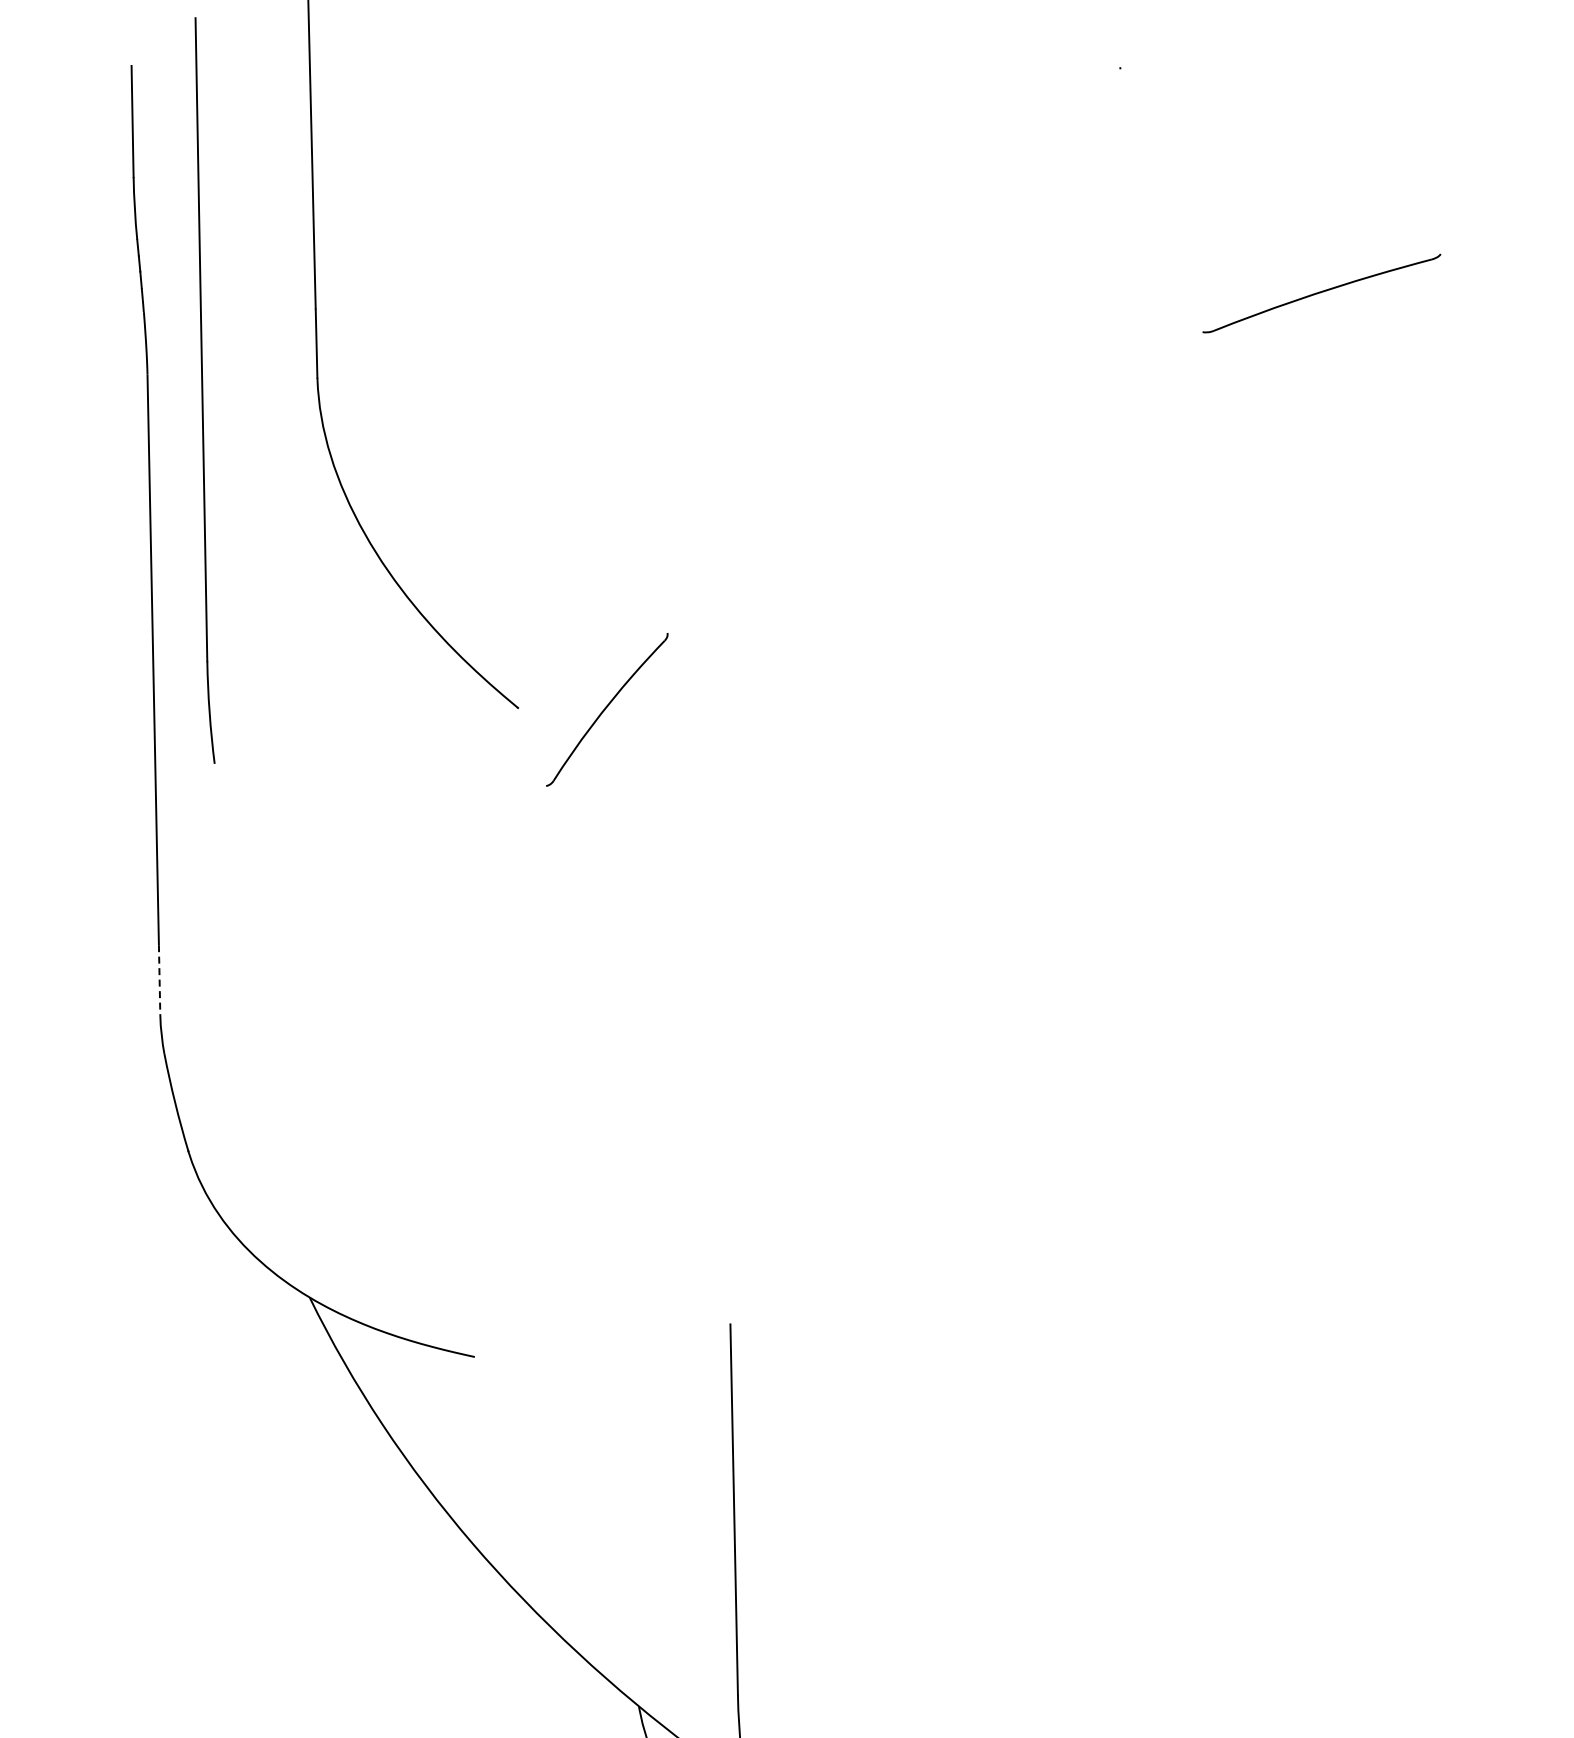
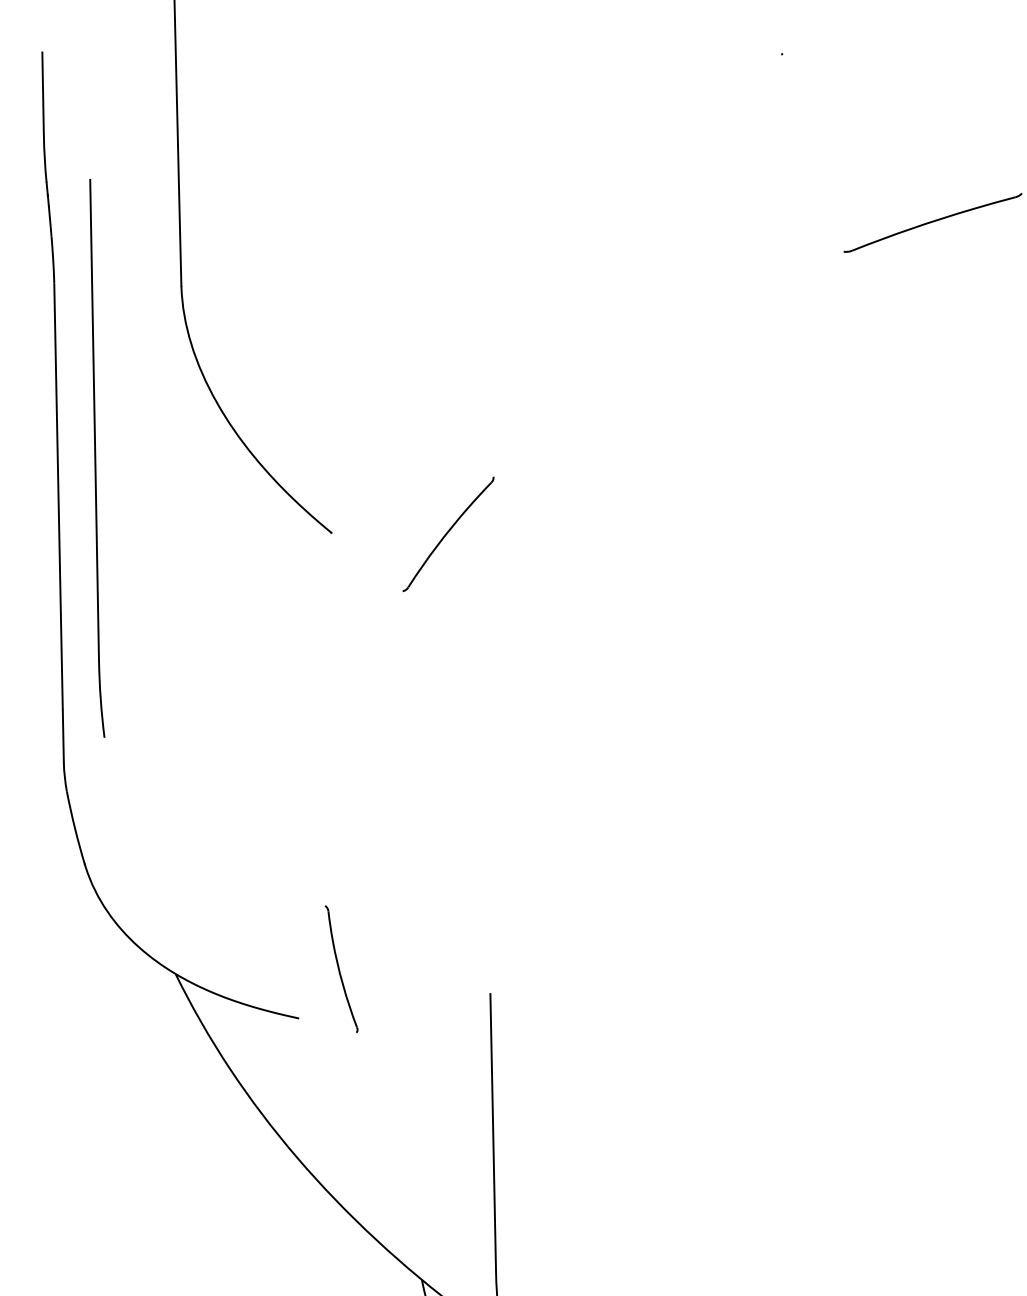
part: (204, 390) -> (96, 458), moved
part: (607, 709) -> (448, 534), moved
line: (159, 980) -> (63, 736), dashed -> solid
part: (531, 1290) -> (341, 968), added

